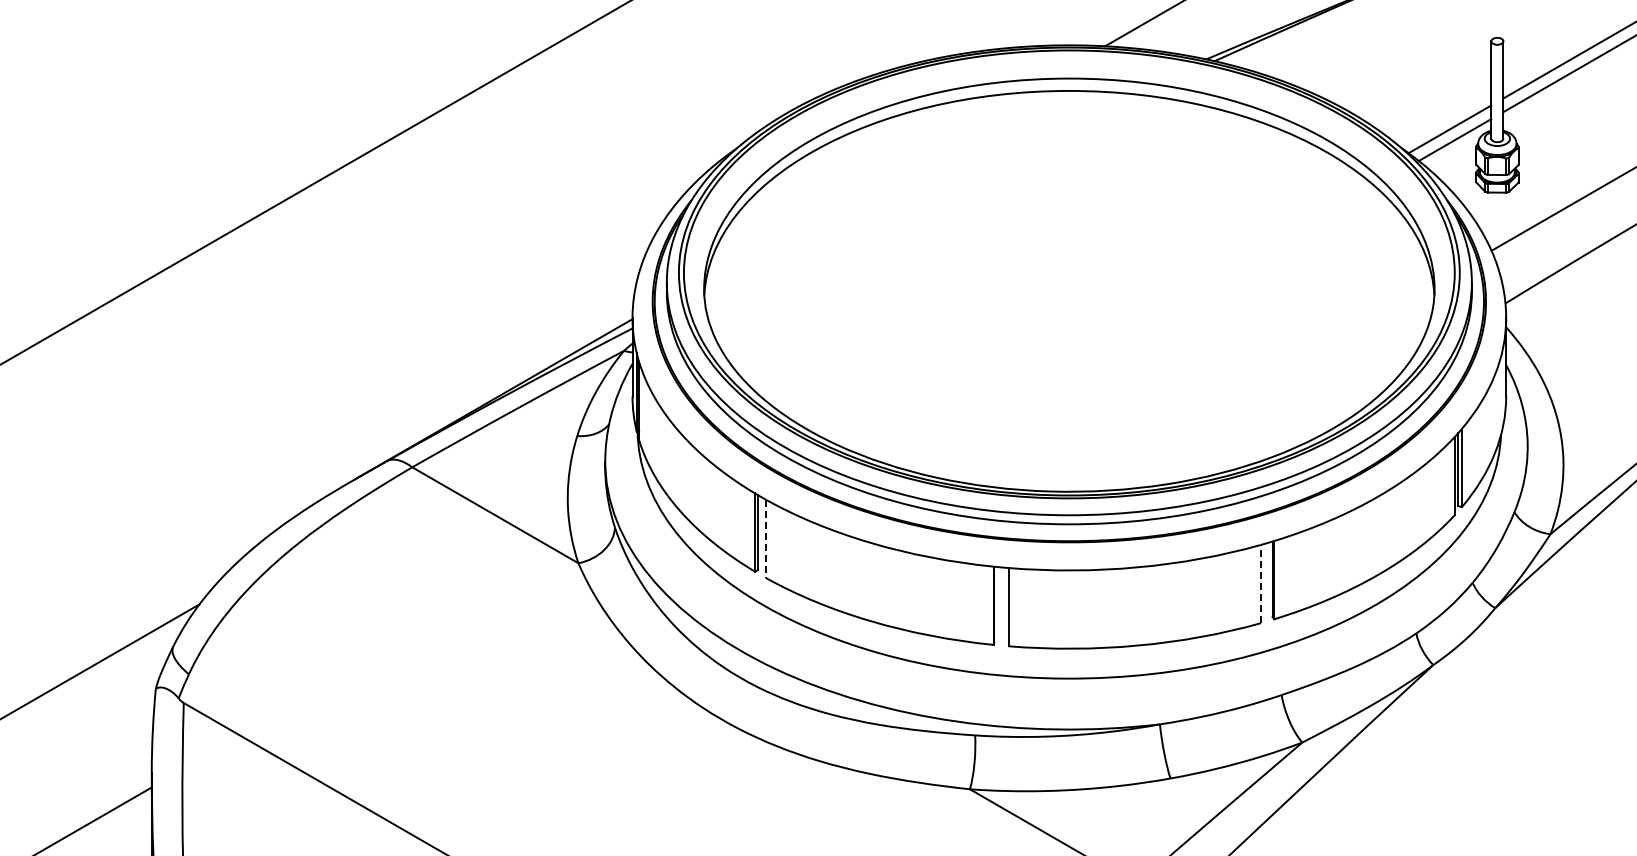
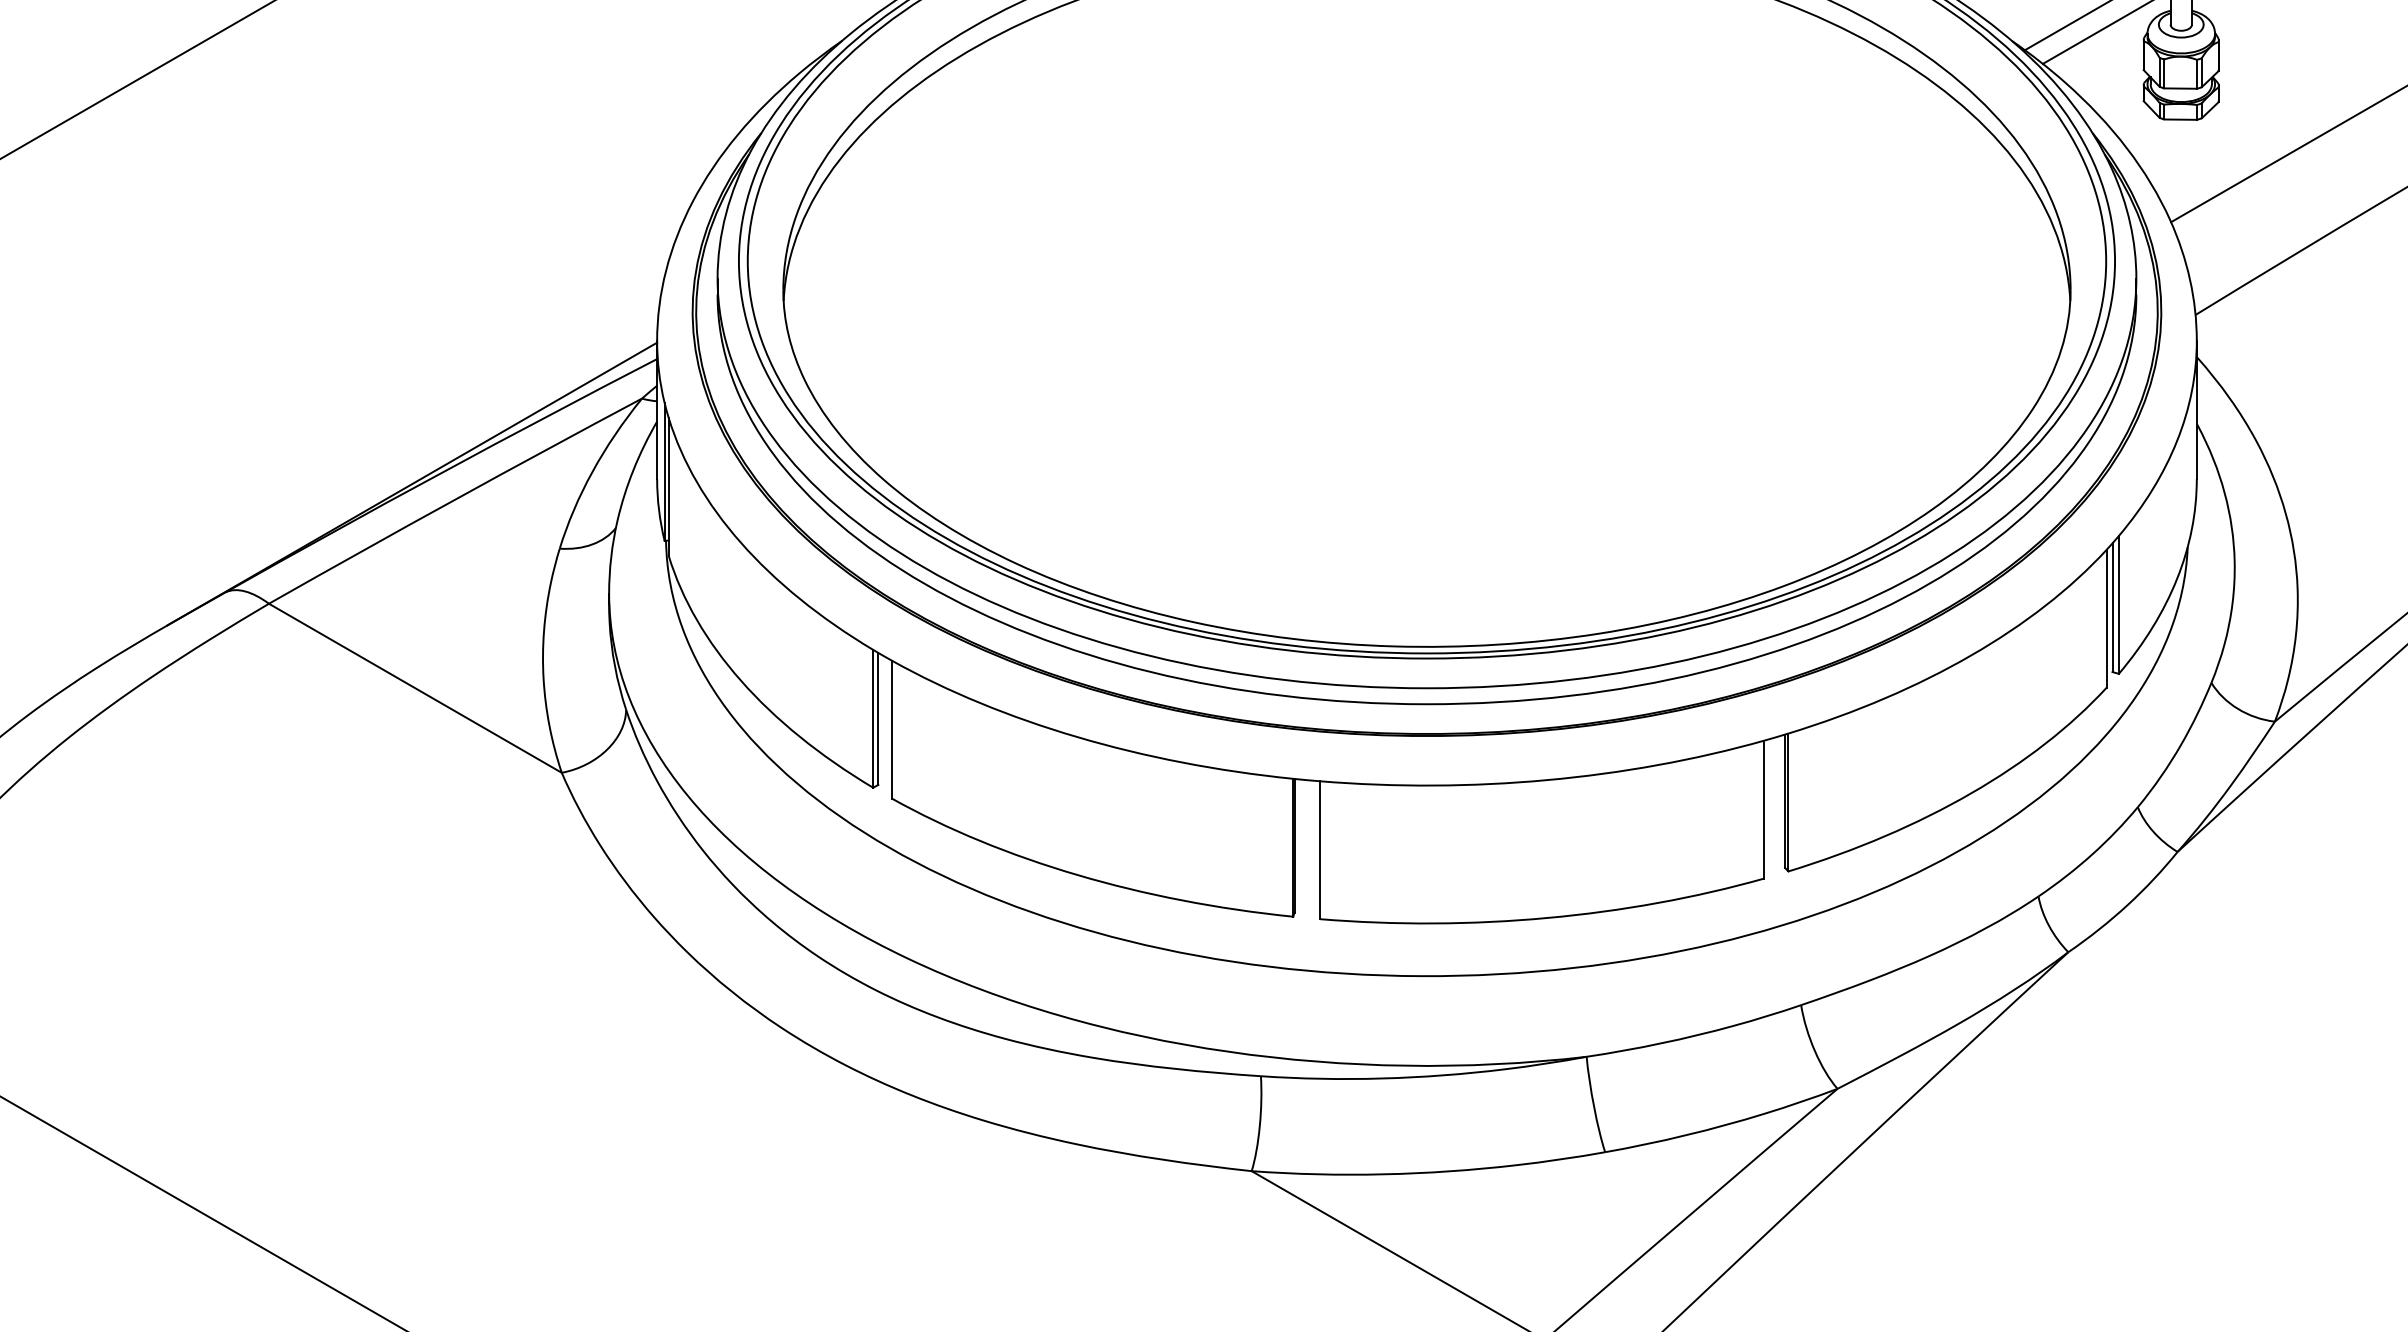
line: (765, 539) -> (891, 730), dashed -> solid
line: (1260, 583) -> (1763, 808), dashed -> solid

